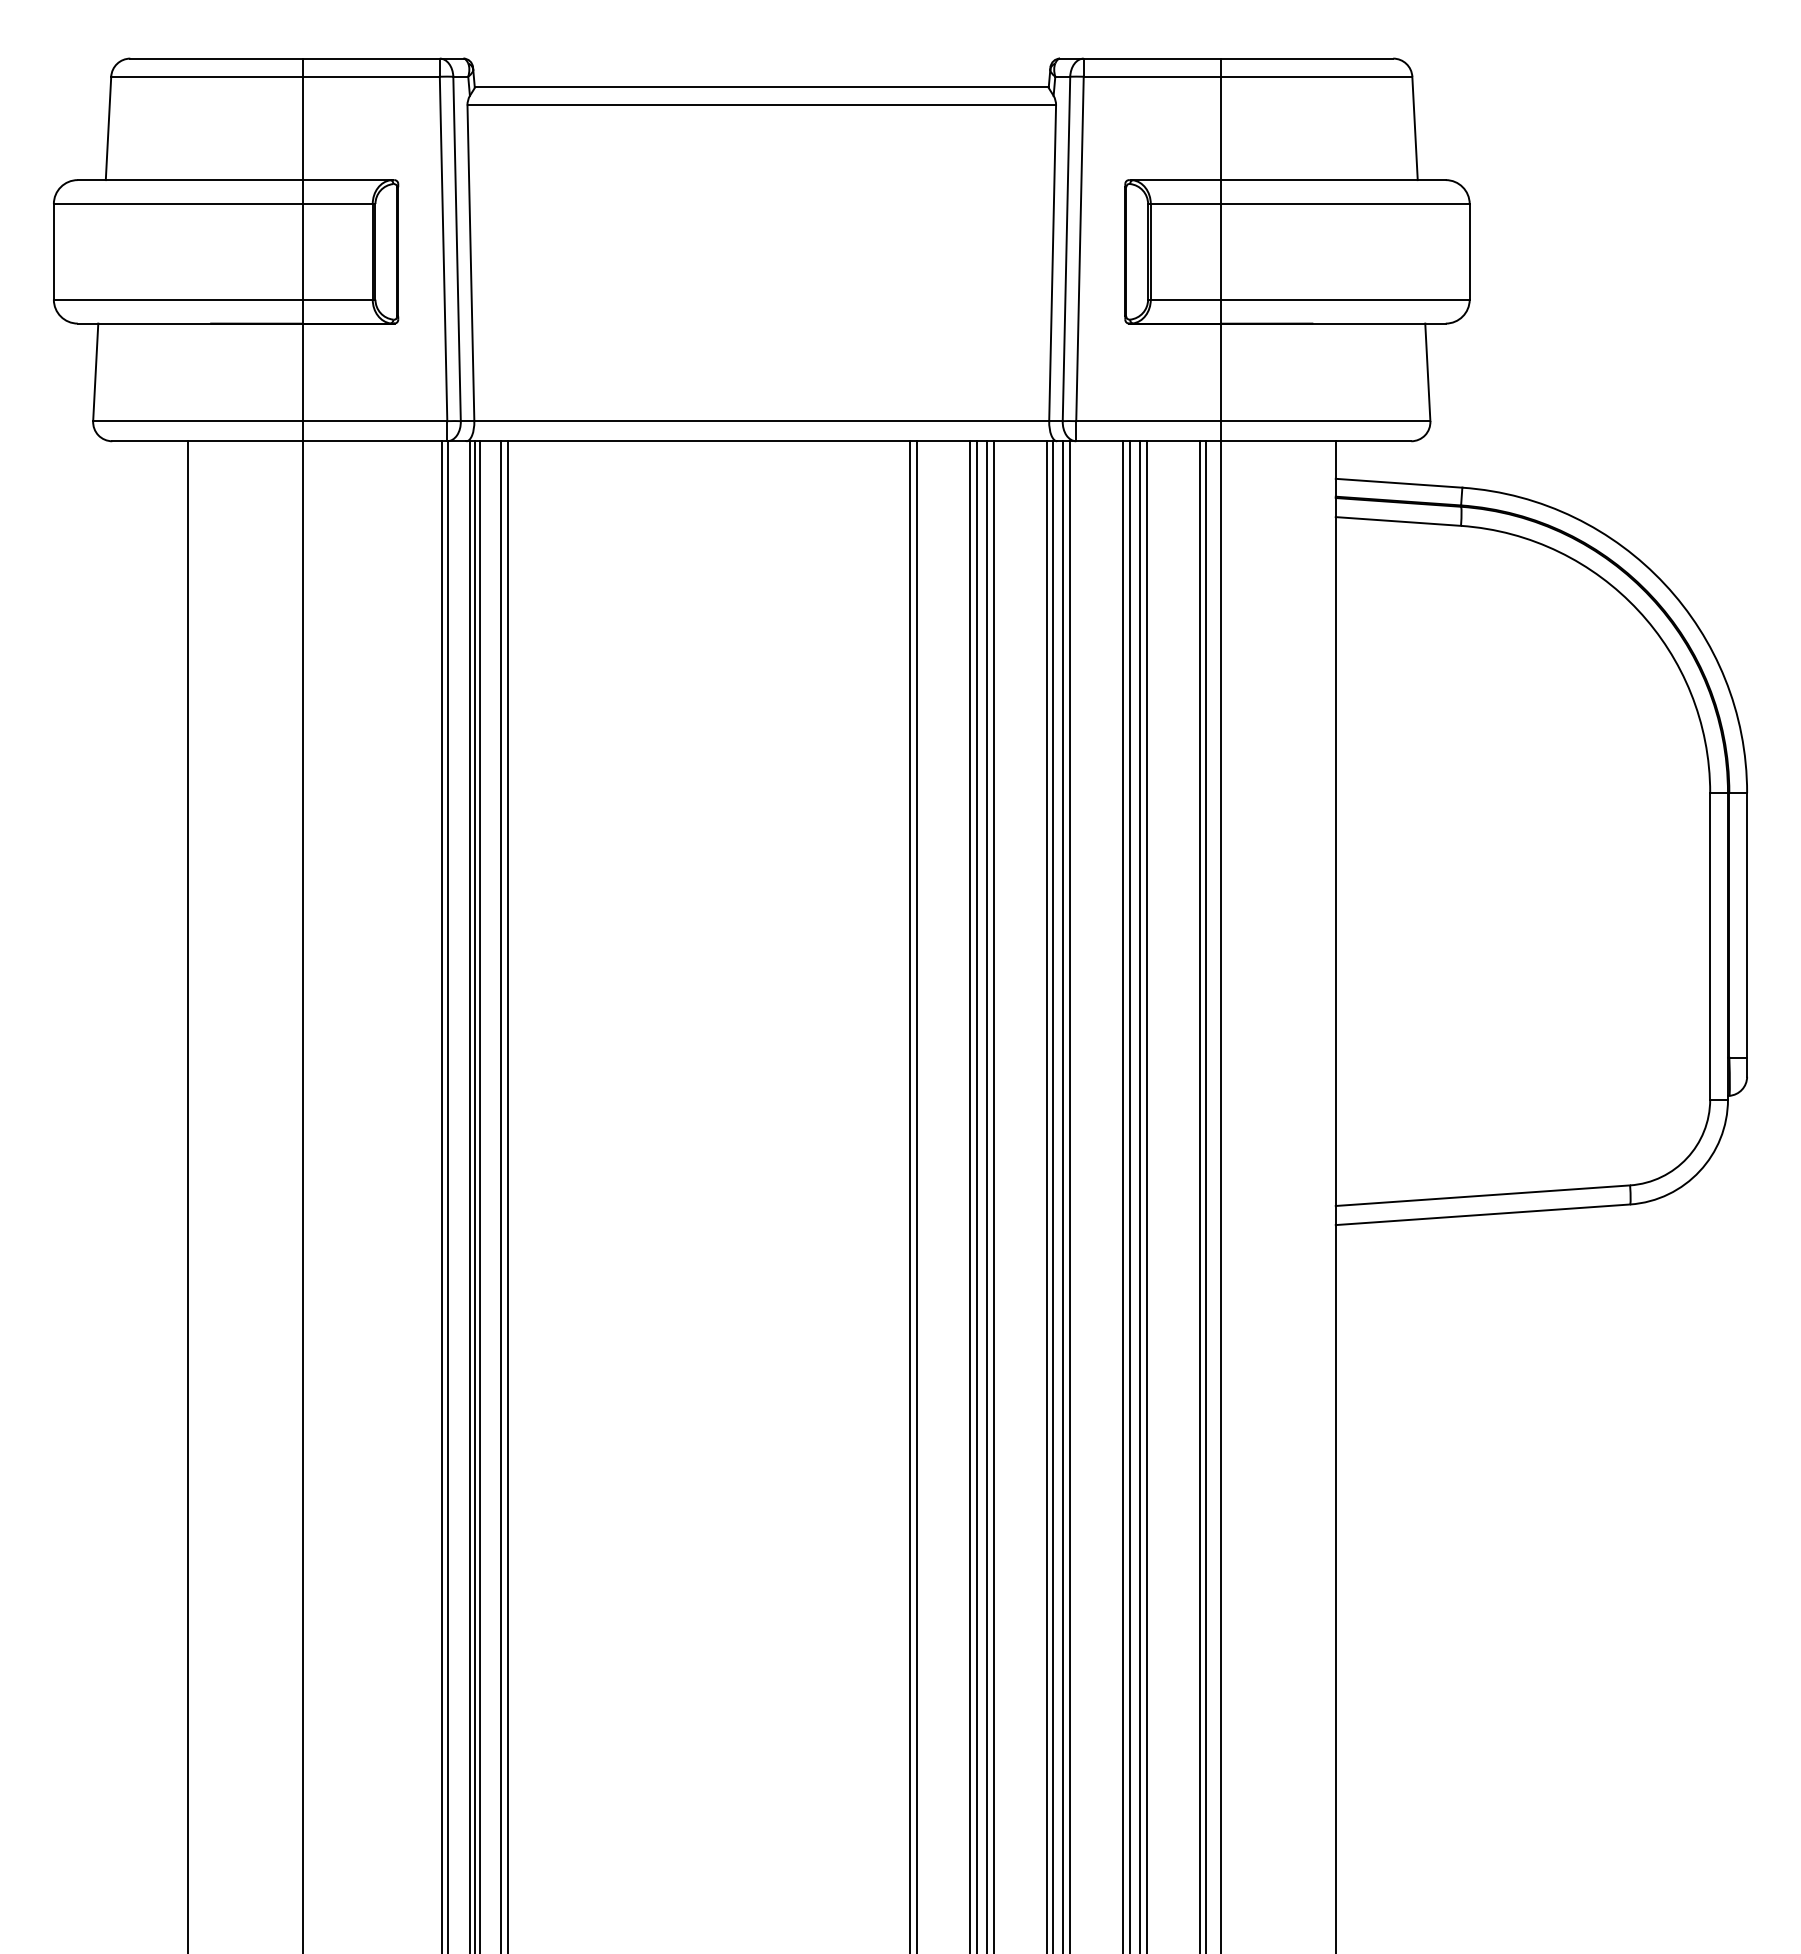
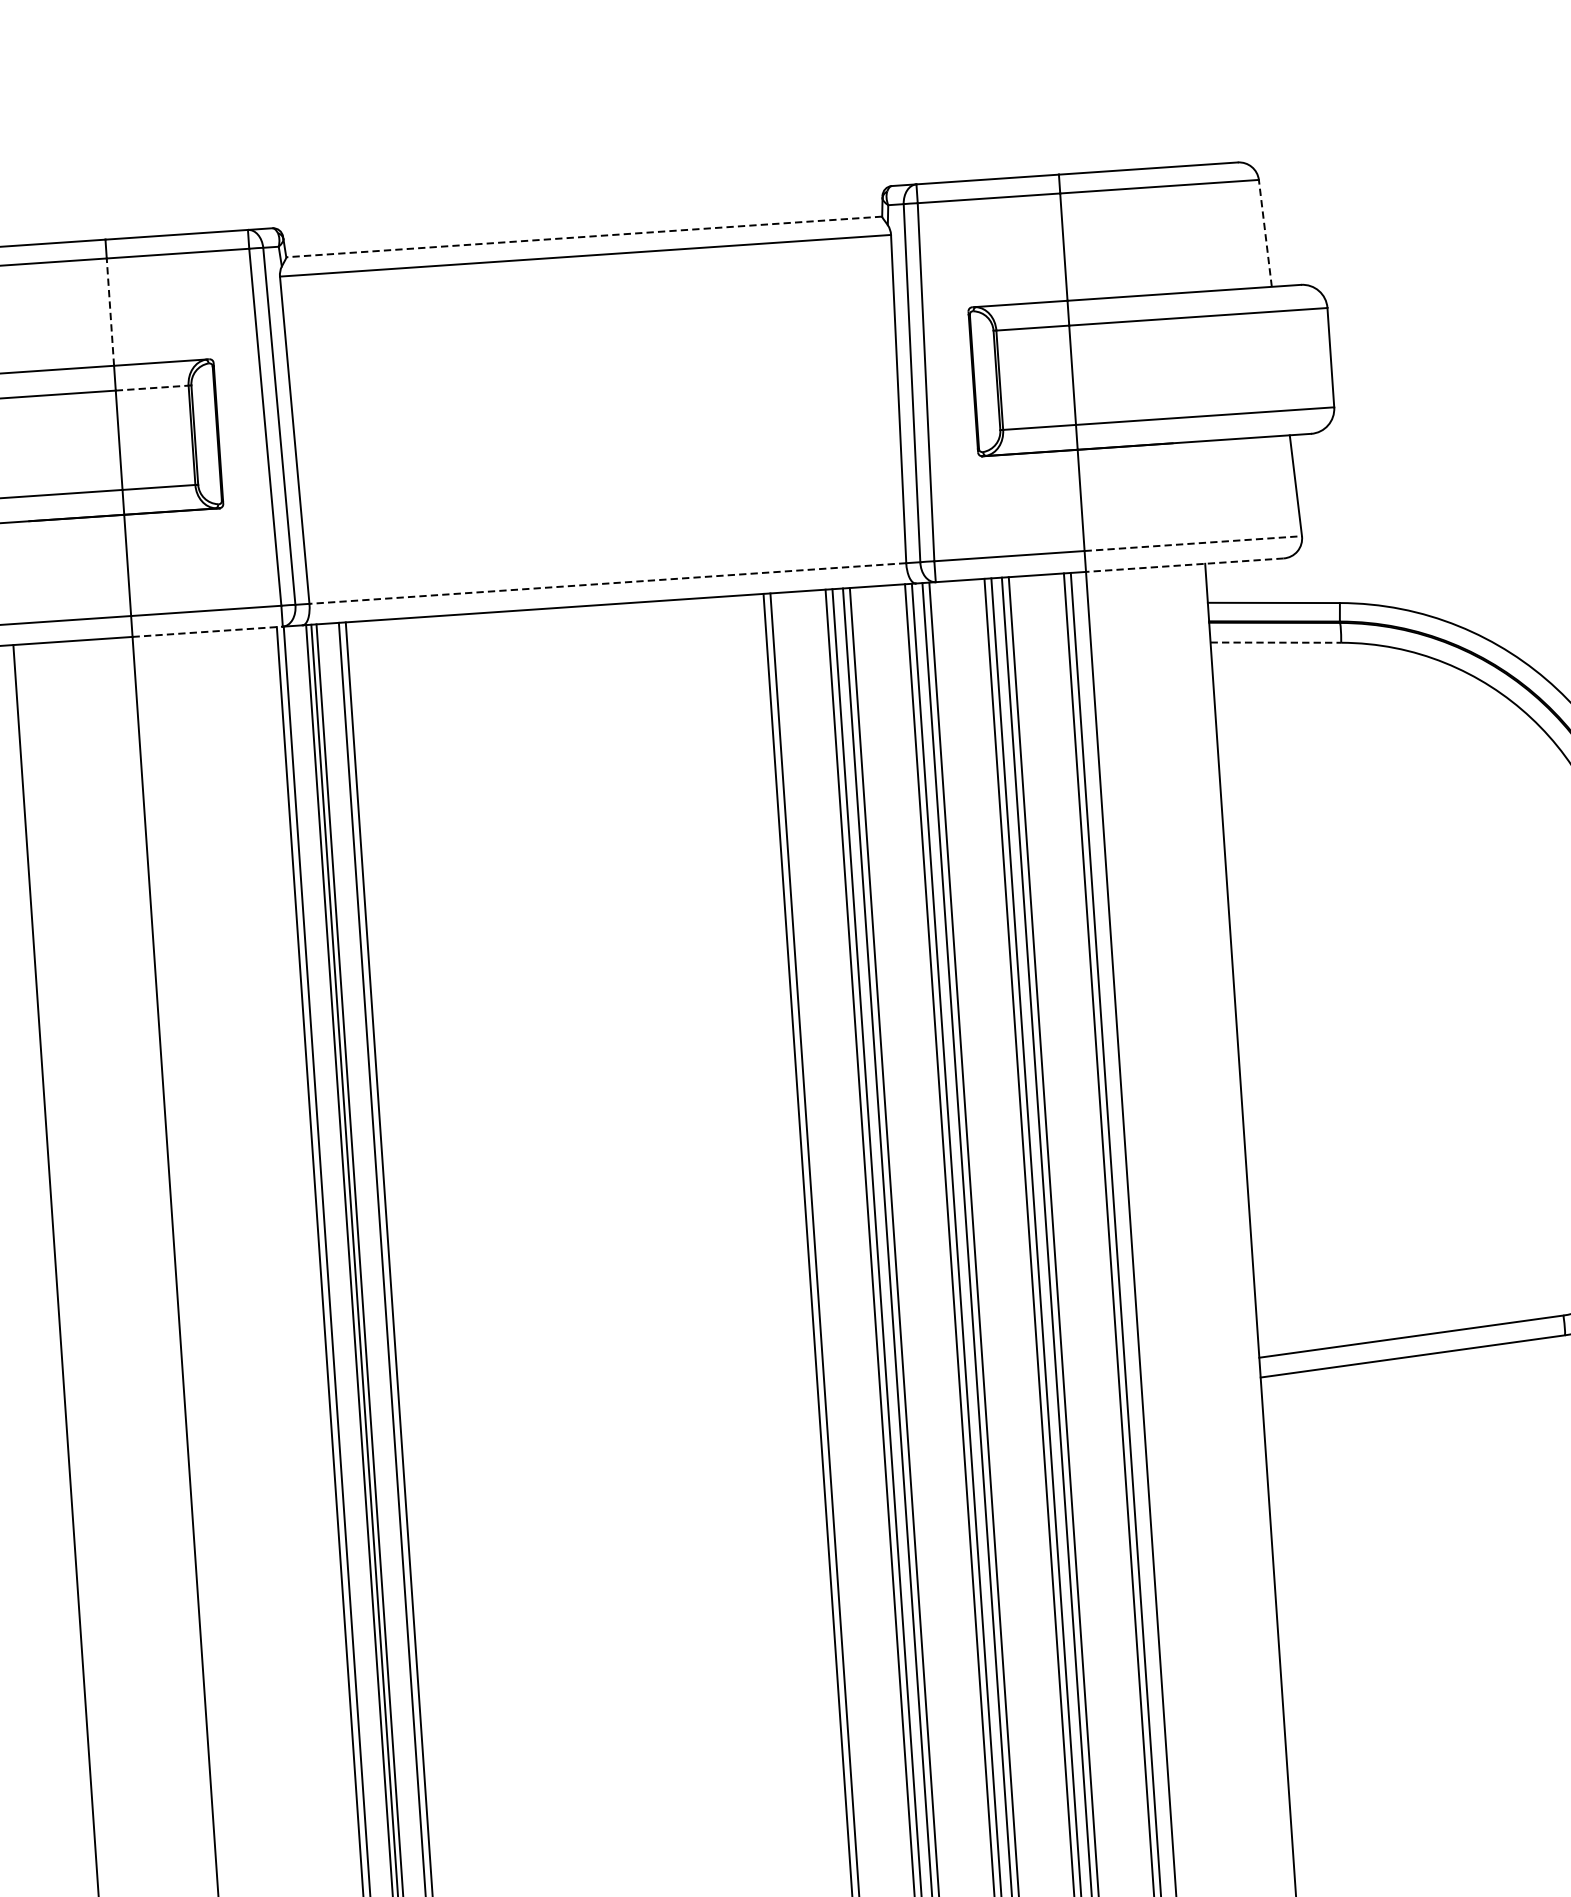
line: (761, 87) -> (583, 237), solid -> dashed
line: (302, 128) -> (110, 312), solid -> dashed
line: (1415, 128) -> (1265, 233), solid -> dashed
line: (338, 204) -> (153, 388), solid -> dashed
line: (761, 421) -> (607, 583), solid -> dashed
line: (1325, 421) -> (1193, 544), solid -> dashed
line: (375, 441) -> (208, 632), solid -> dashed
line: (1315, 441) -> (1184, 565), solid -> dashed
line: (1398, 521) -> (1276, 642), solid -> dashed

